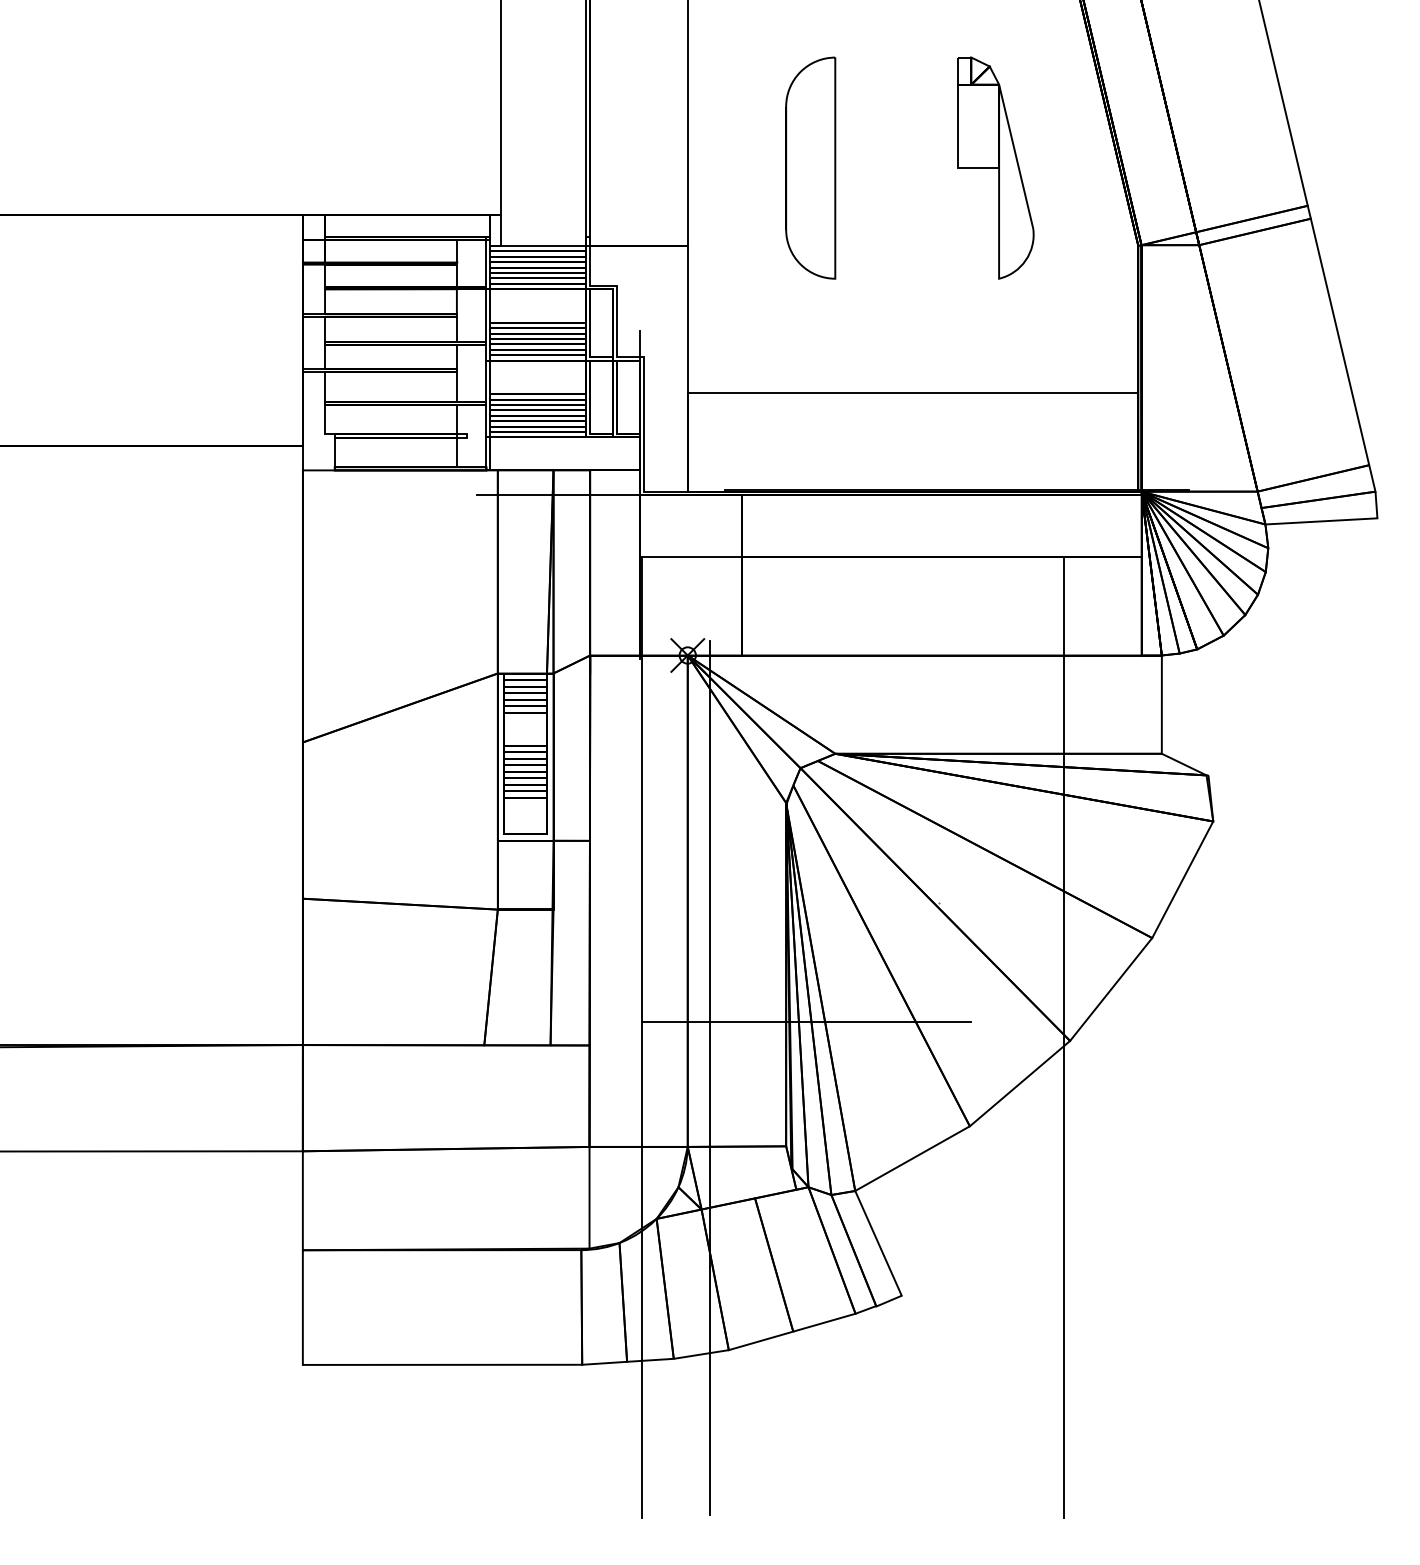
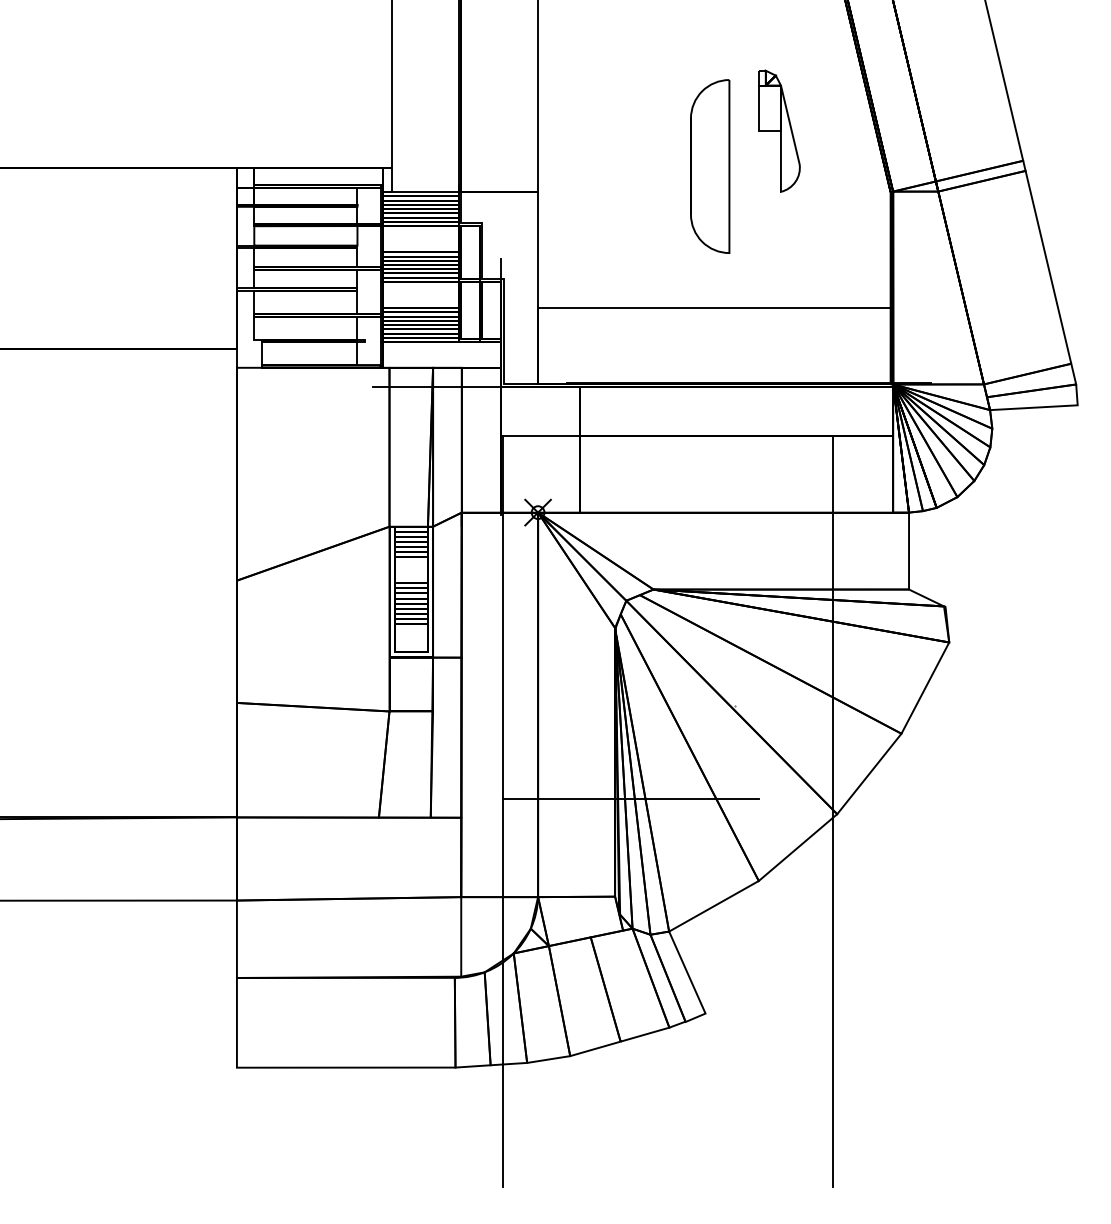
part: (810, 167) -> (710, 166), moved
part: (995, 167) -> (778, 130), size x0.7
line: (709, 1077) -> (555, 842), removed

